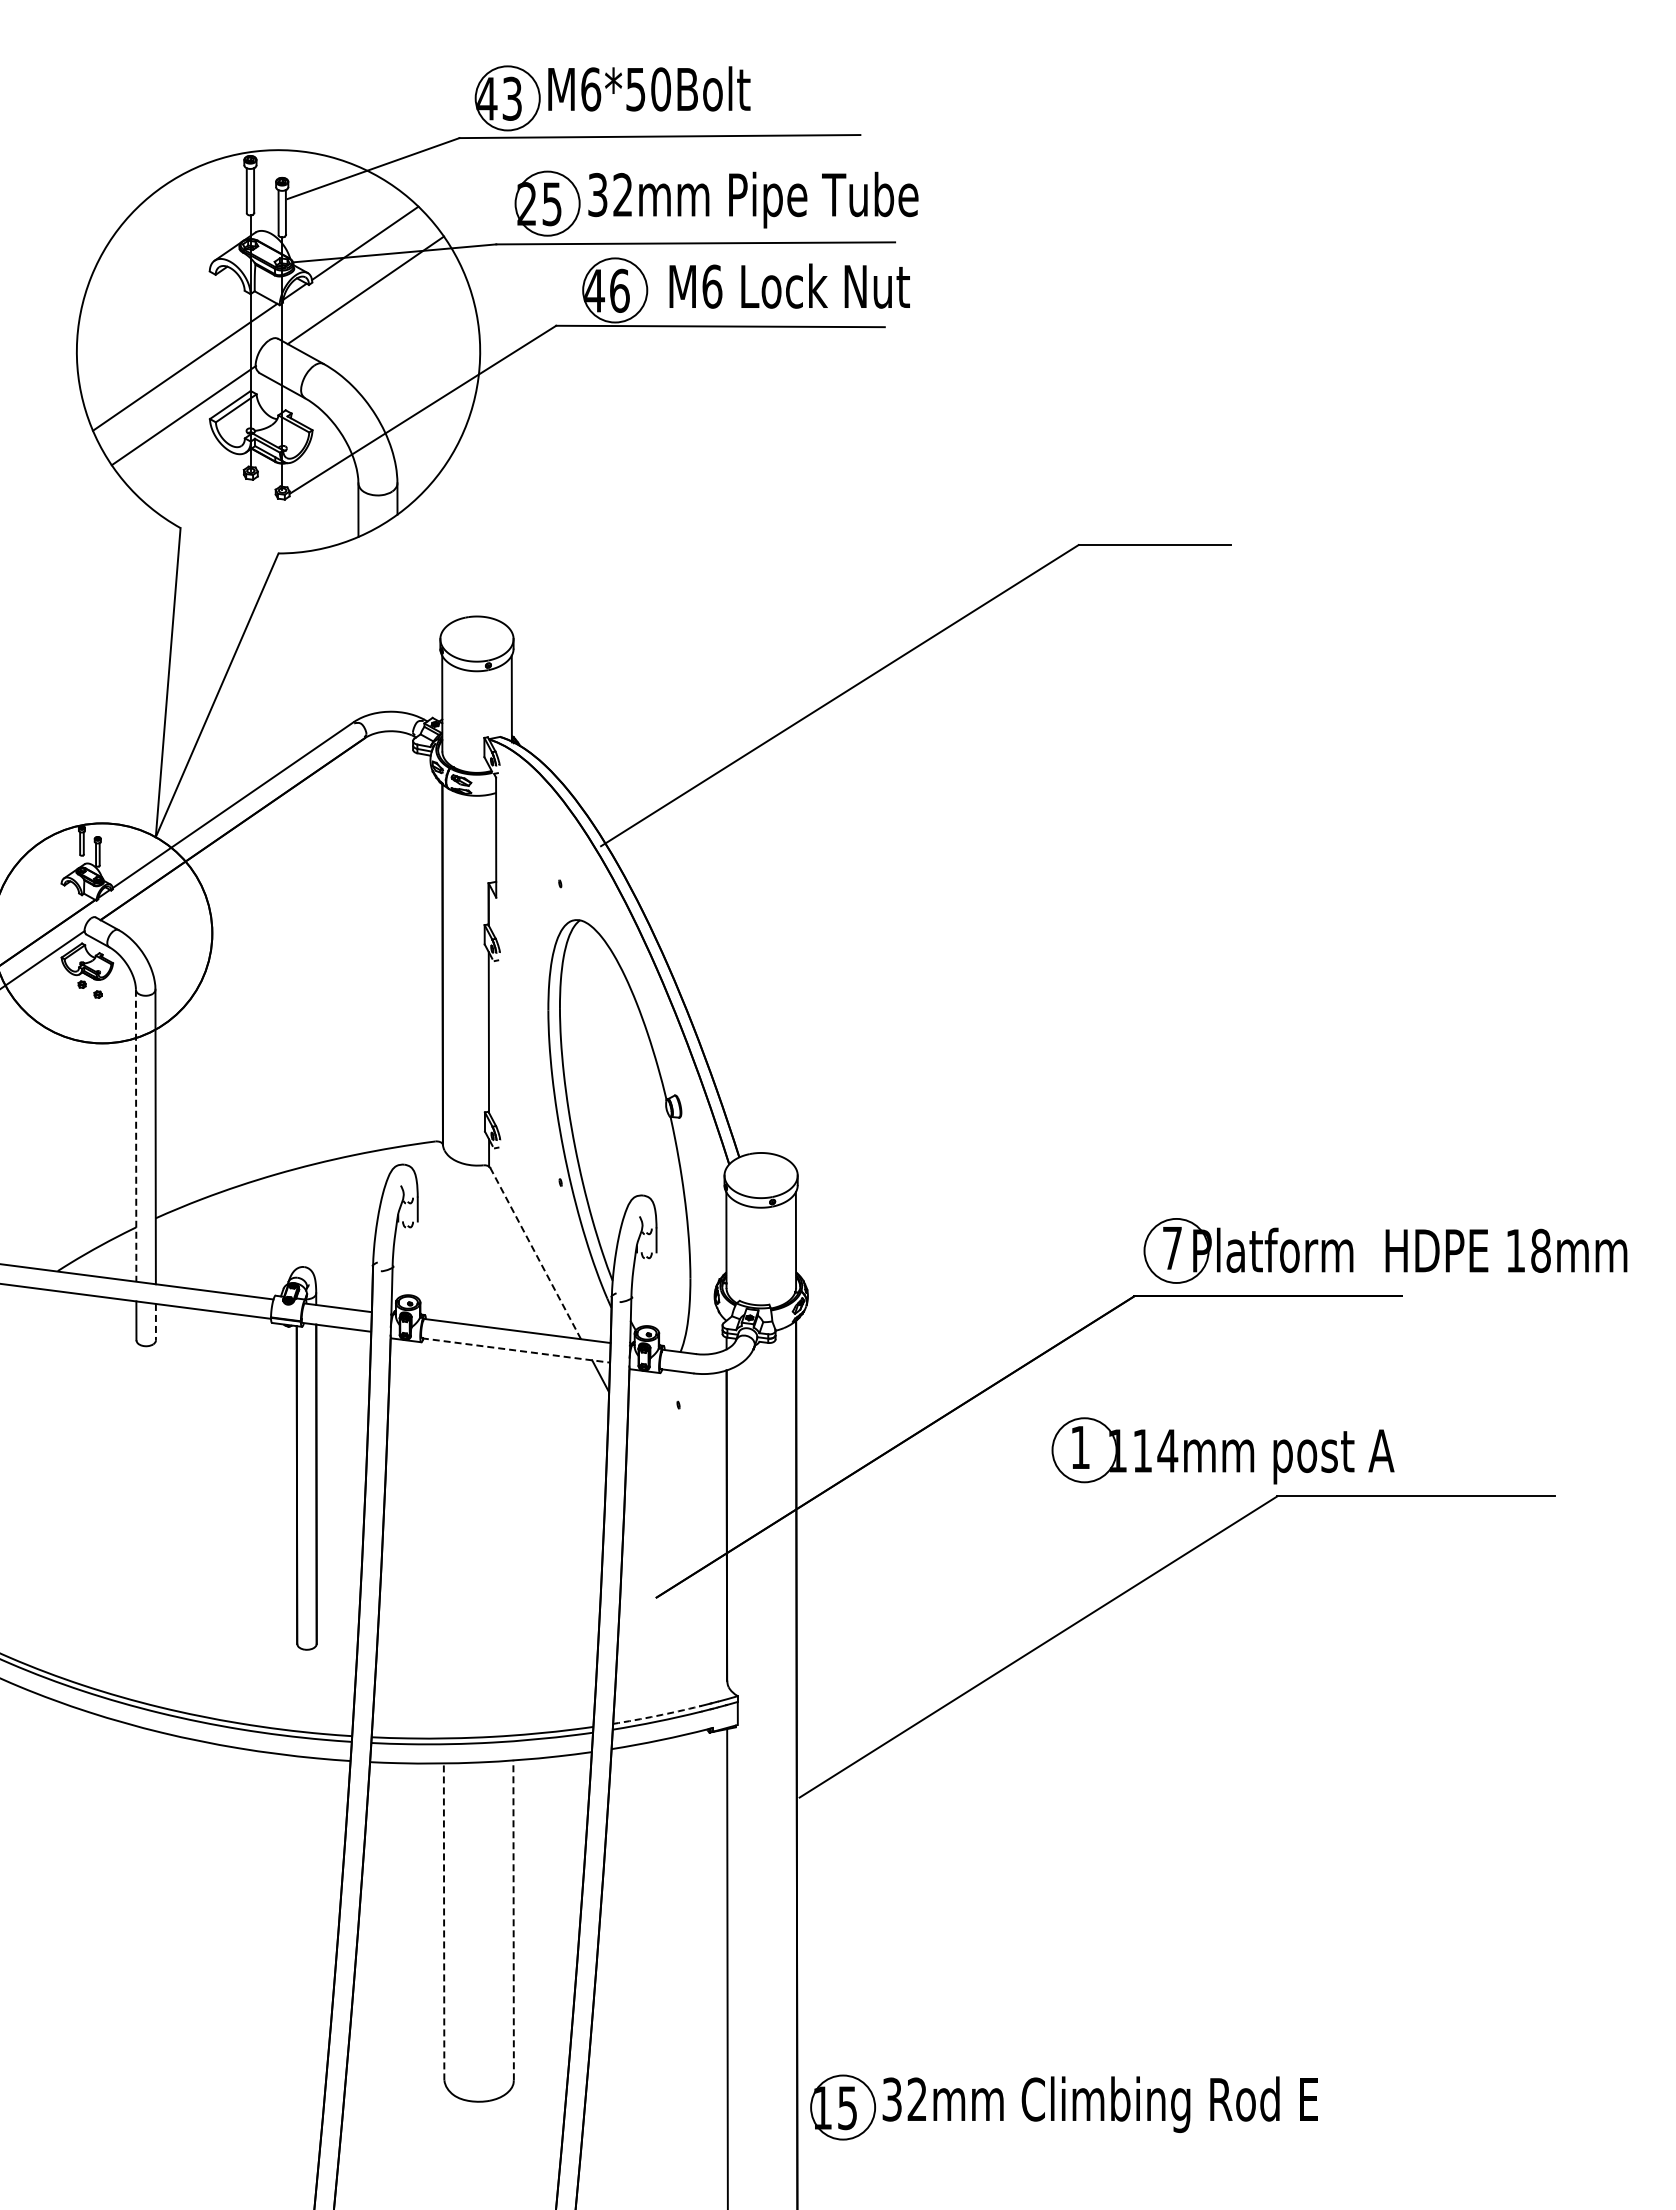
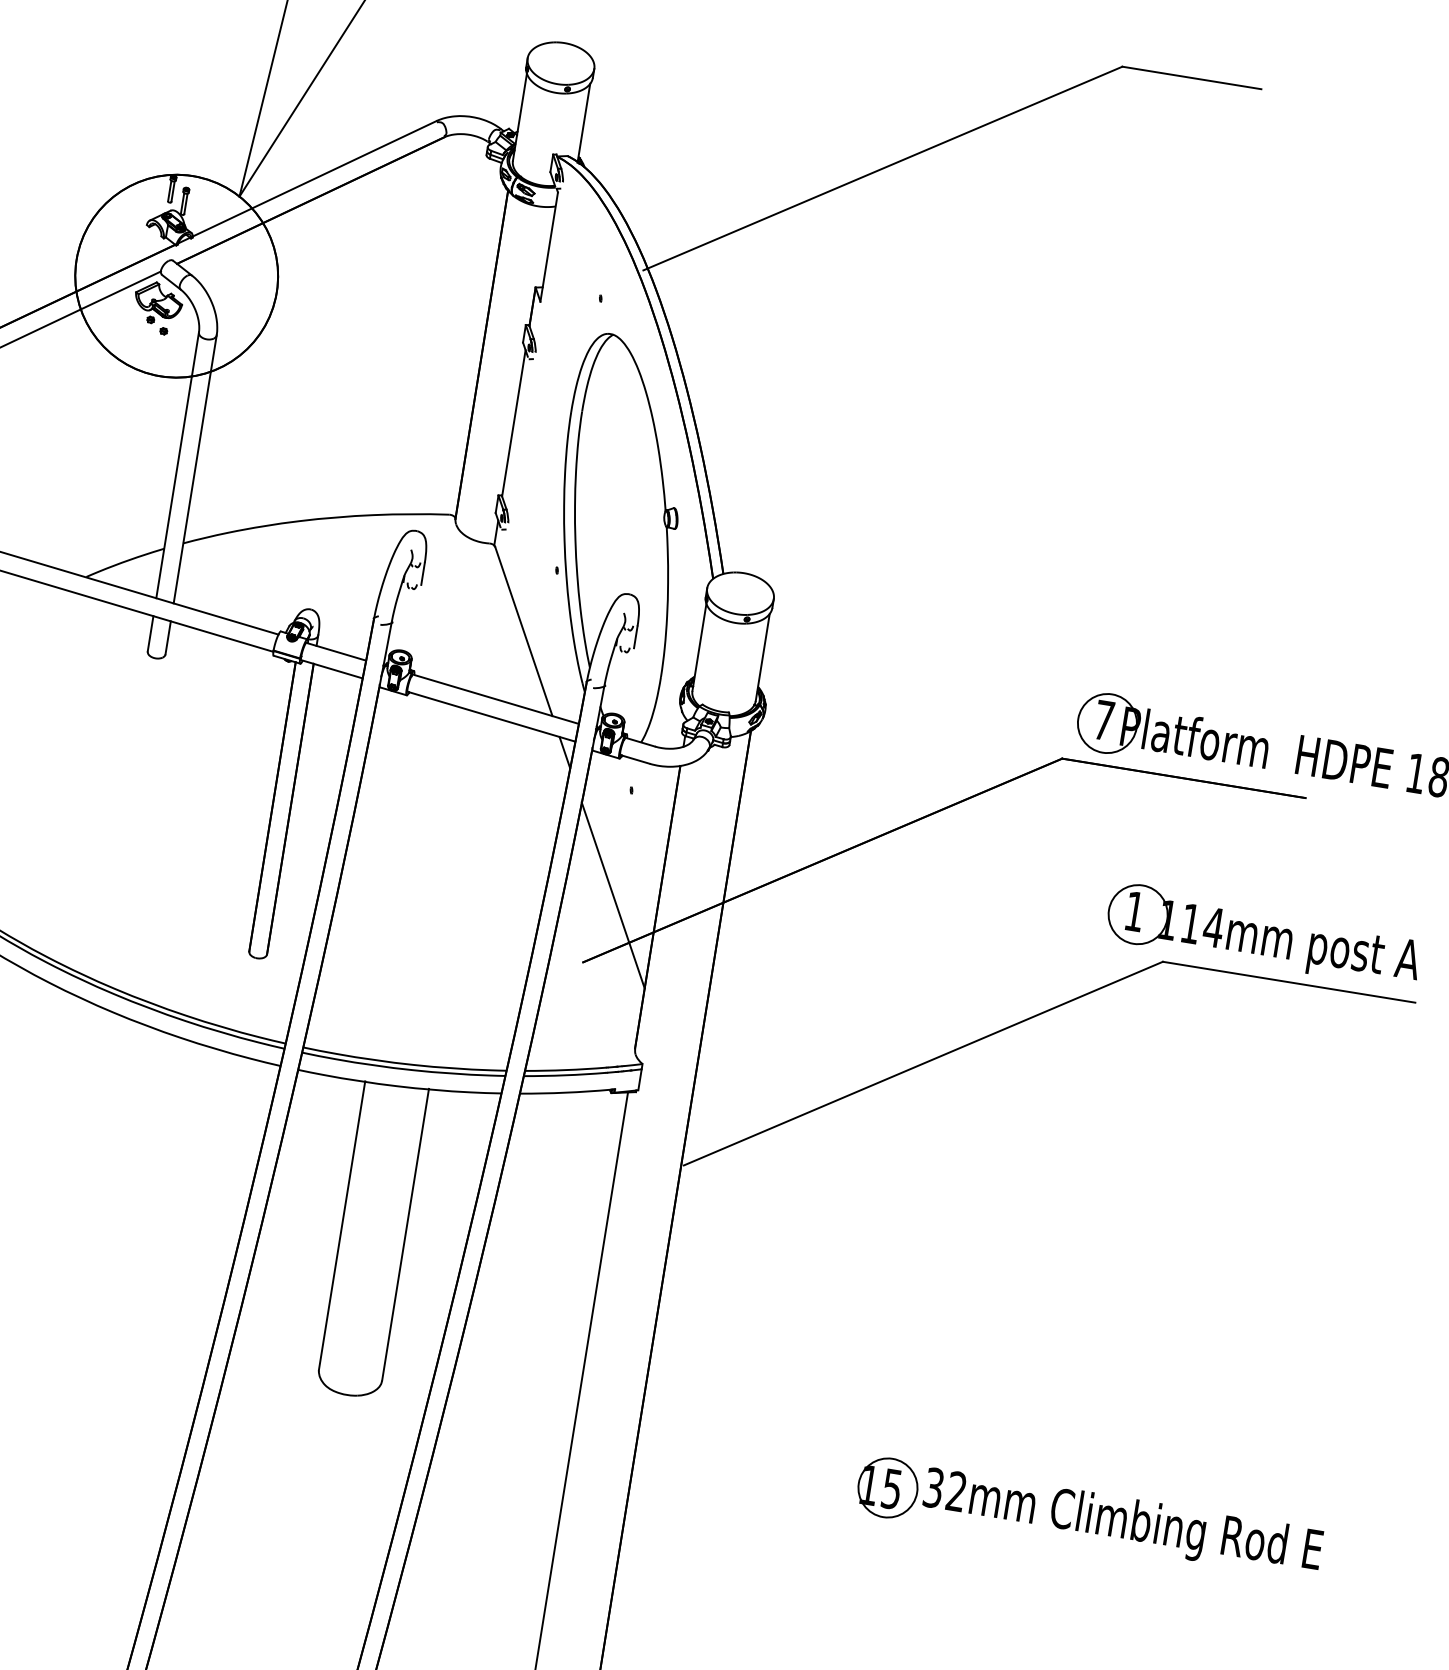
line: (136, 1135) -> (177, 465), dashed -> solid
line: (535, 1253) -> (523, 631), dashed -> solid
line: (155, 1322) -> (167, 638), dashed -> solid
line: (515, 1350) -> (491, 716), dashed -> solid
part: (1222, 1450) -> (1263, 935), moved
line: (676, 1520) -> (612, 895), added
arc: (656, 1715) -> (565, 1069), dashed -> solid
line: (513, 1919) -> (405, 1234), dashed -> solid
line: (444, 1921) -> (342, 1225), dashed -> solid
part: (1063, 2107) -> (1088, 1520), moved

